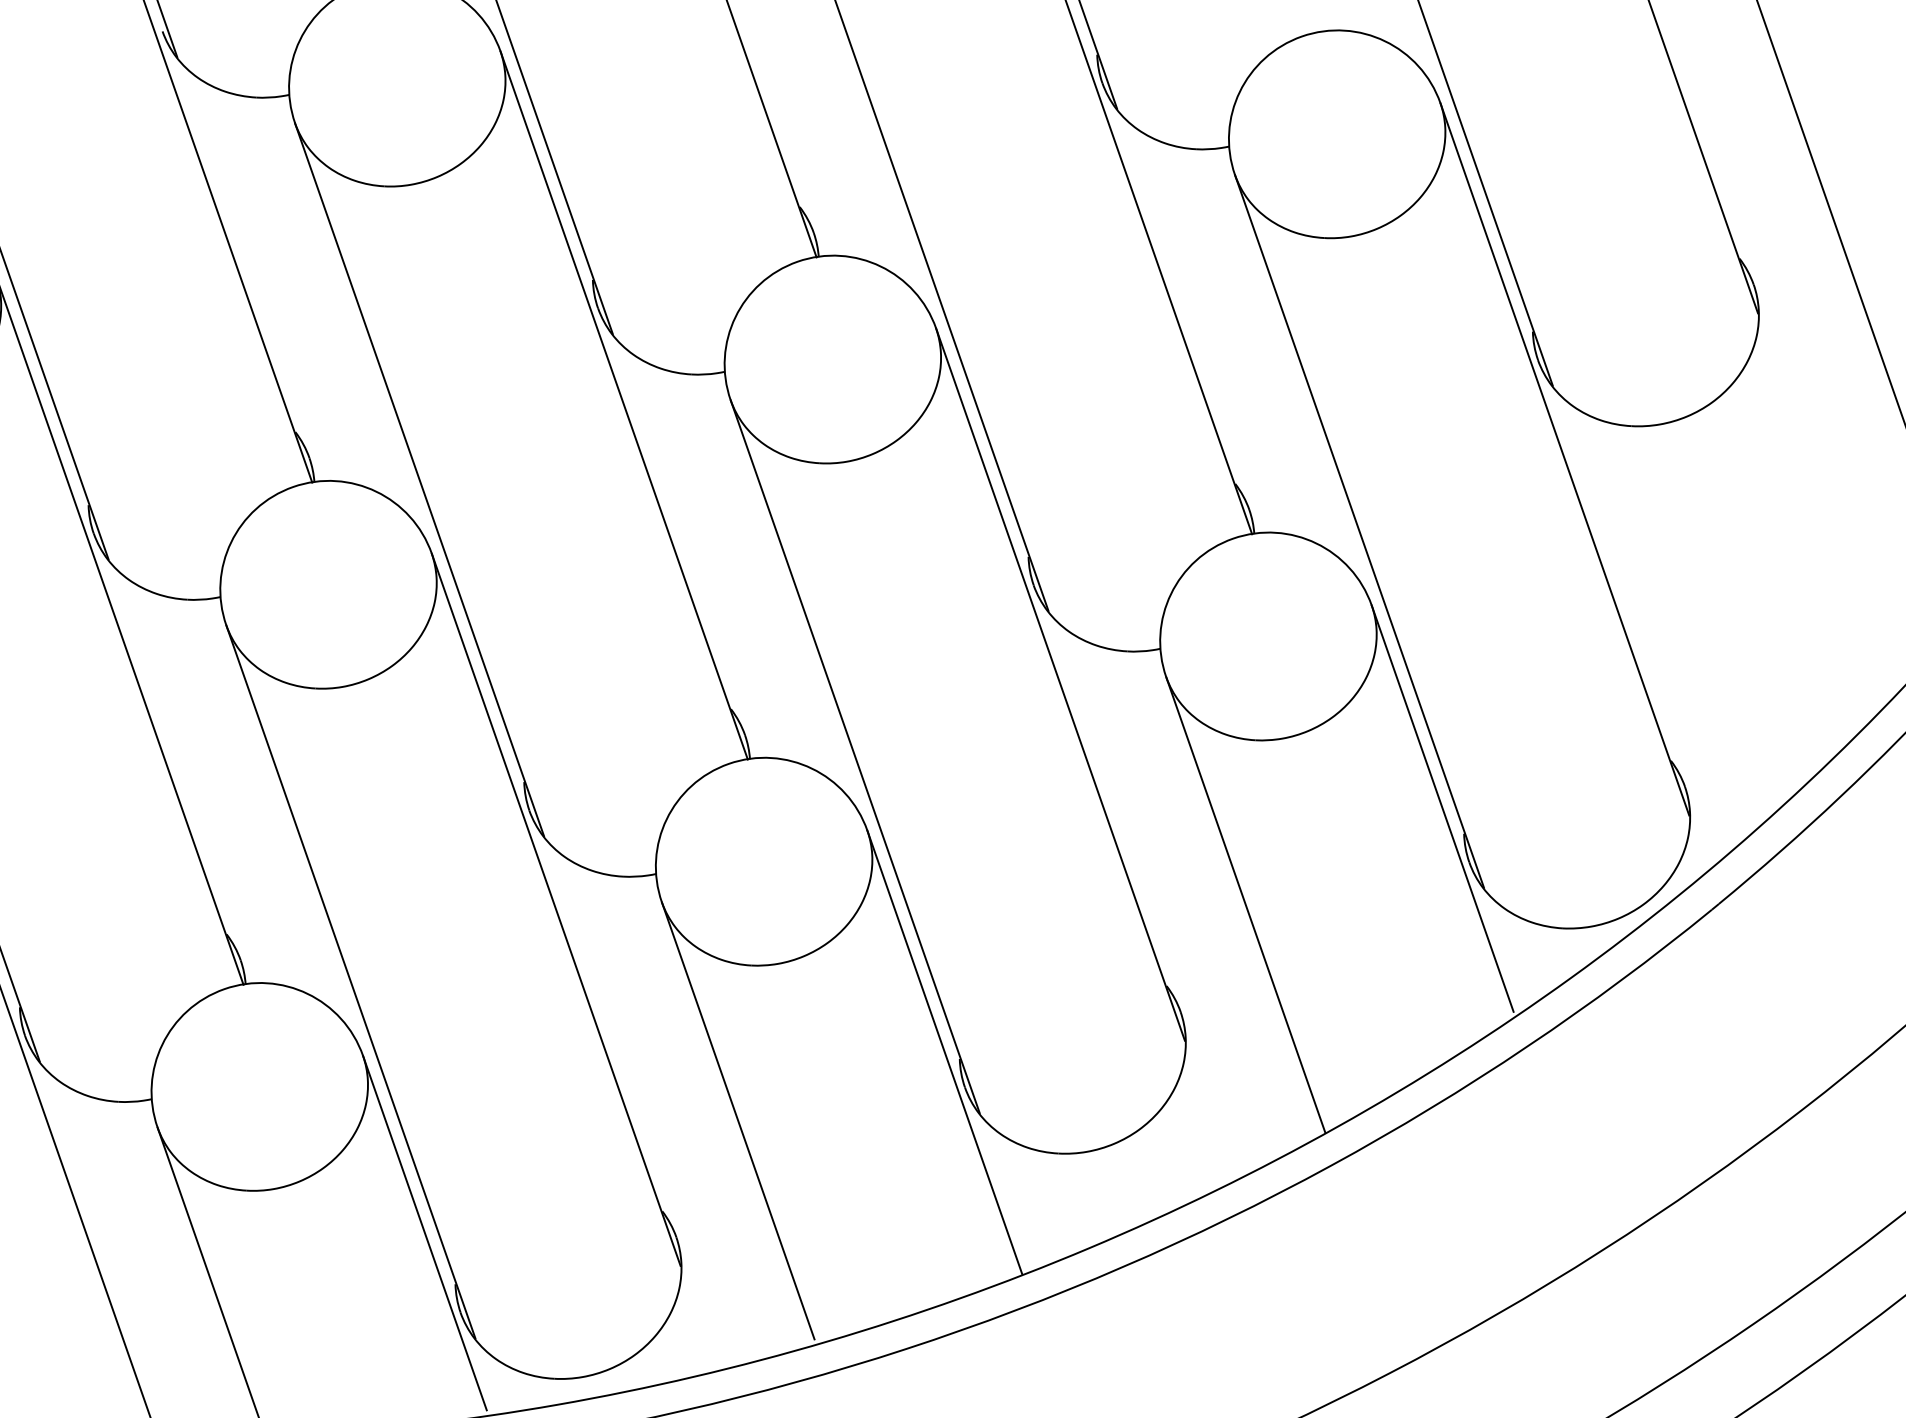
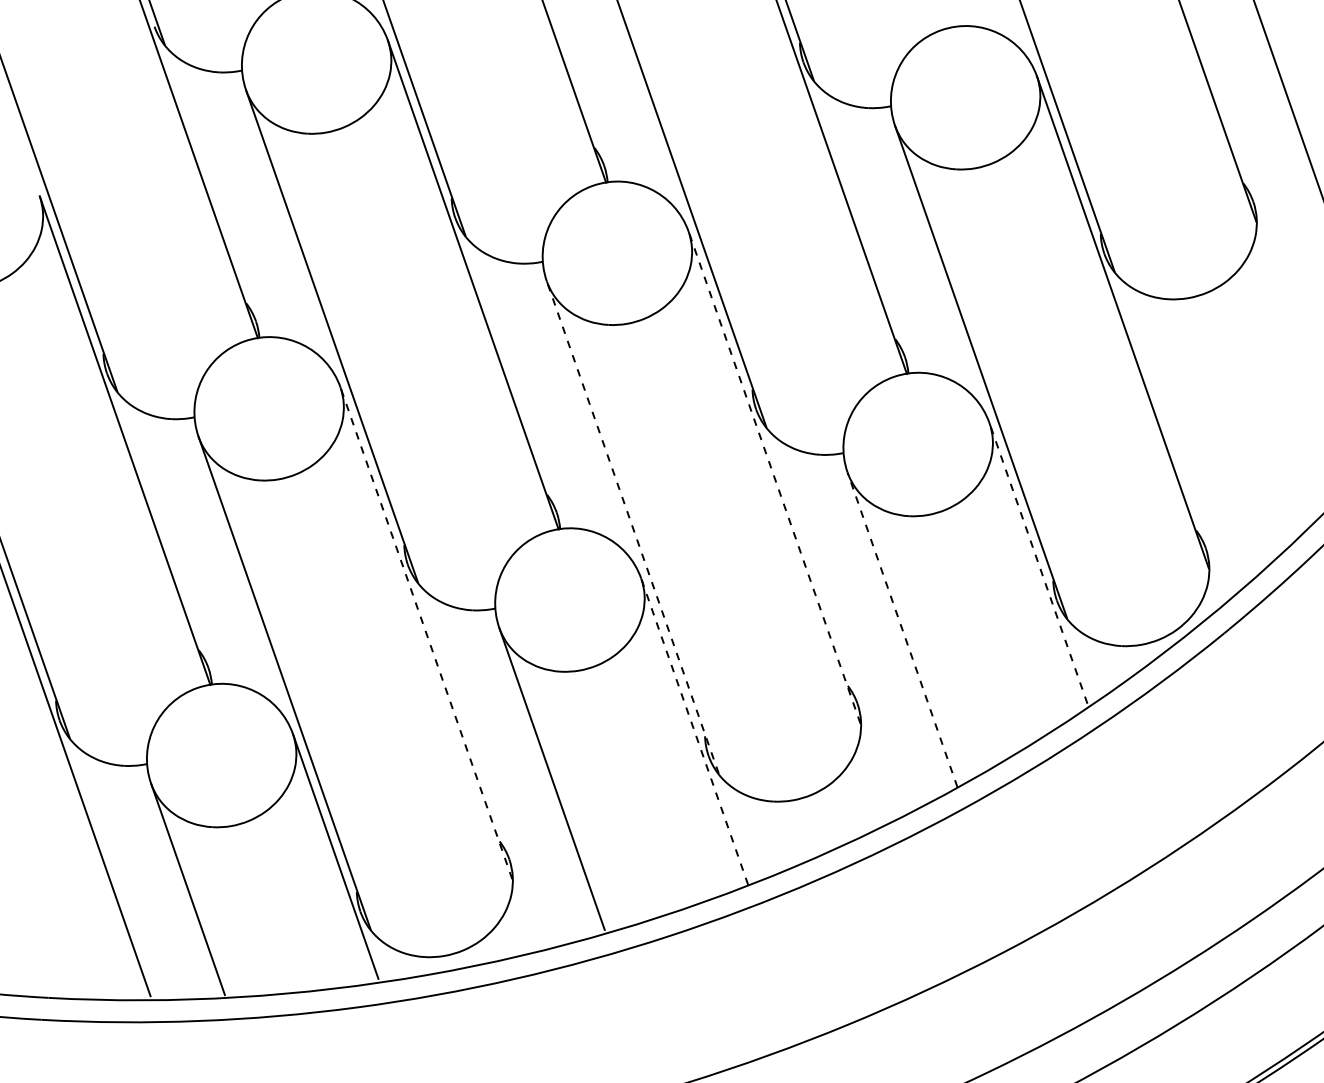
line: (1060, 684) -> (774, 477), solid -> dashed
line: (854, 756) -> (632, 527), solid -> dashed
line: (1442, 808) -> (1038, 563), solid -> dashed
line: (1245, 905) -> (902, 630), solid -> dashed
line: (556, 908) -> (426, 632), solid -> dashed
line: (944, 1052) -> (694, 731), solid -> dashed

